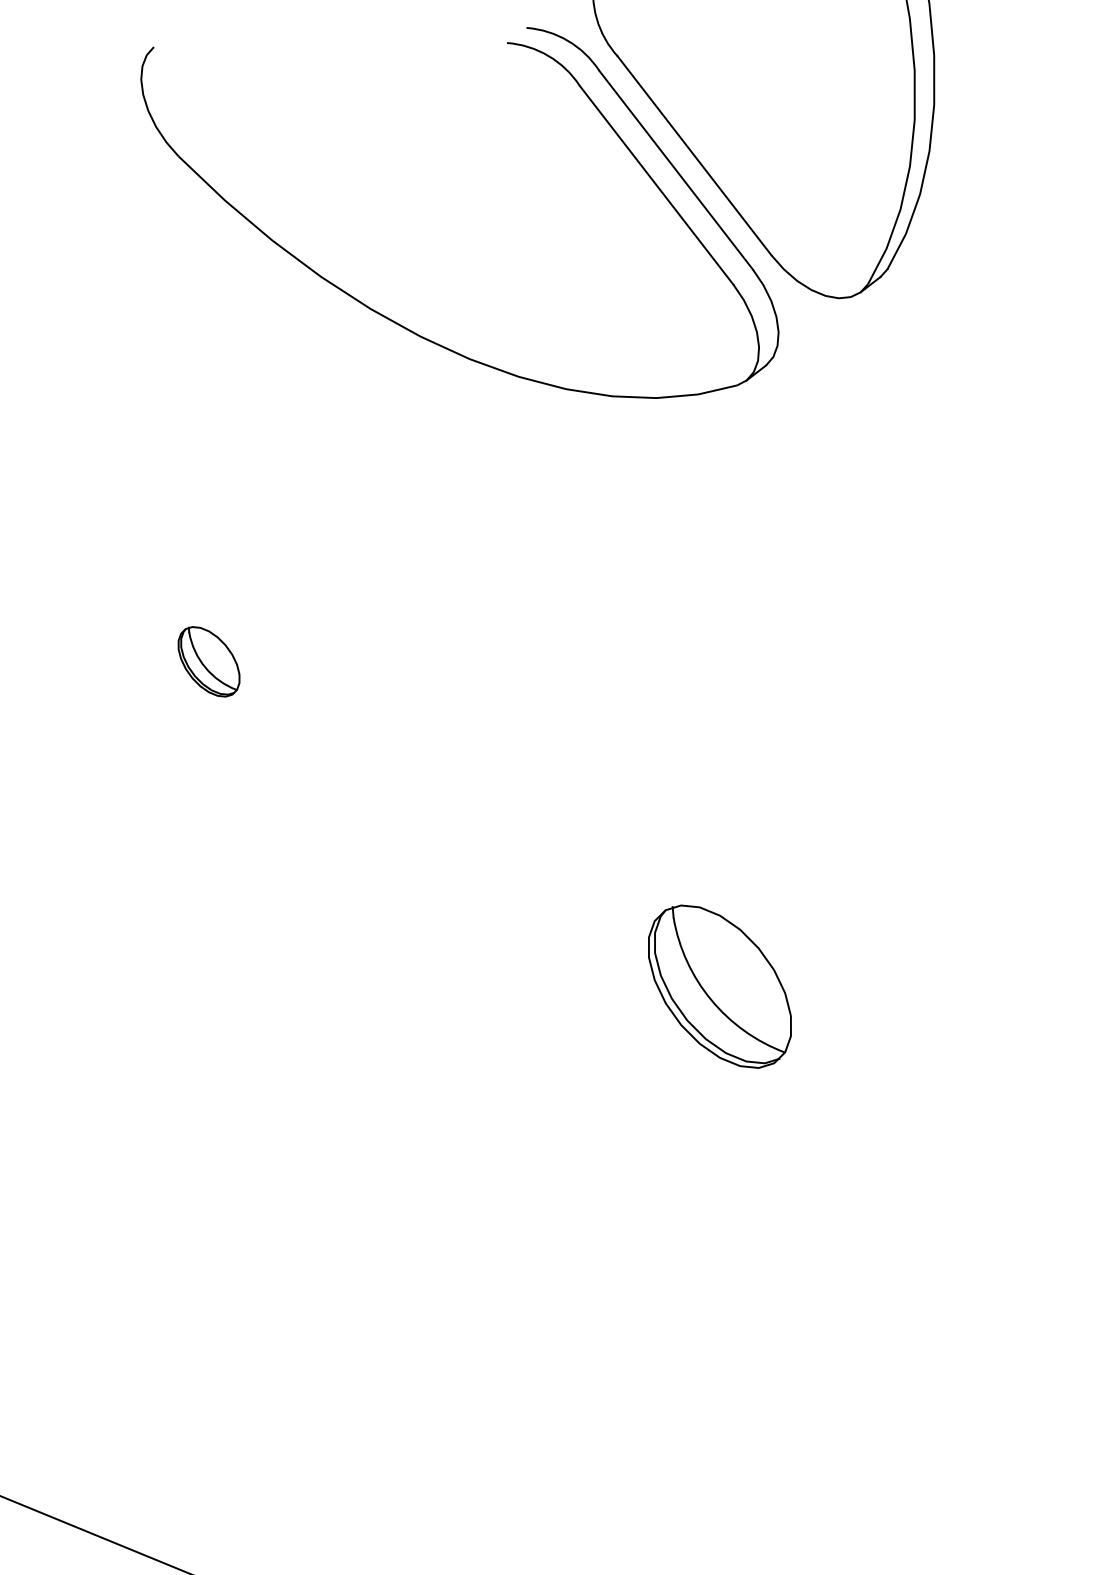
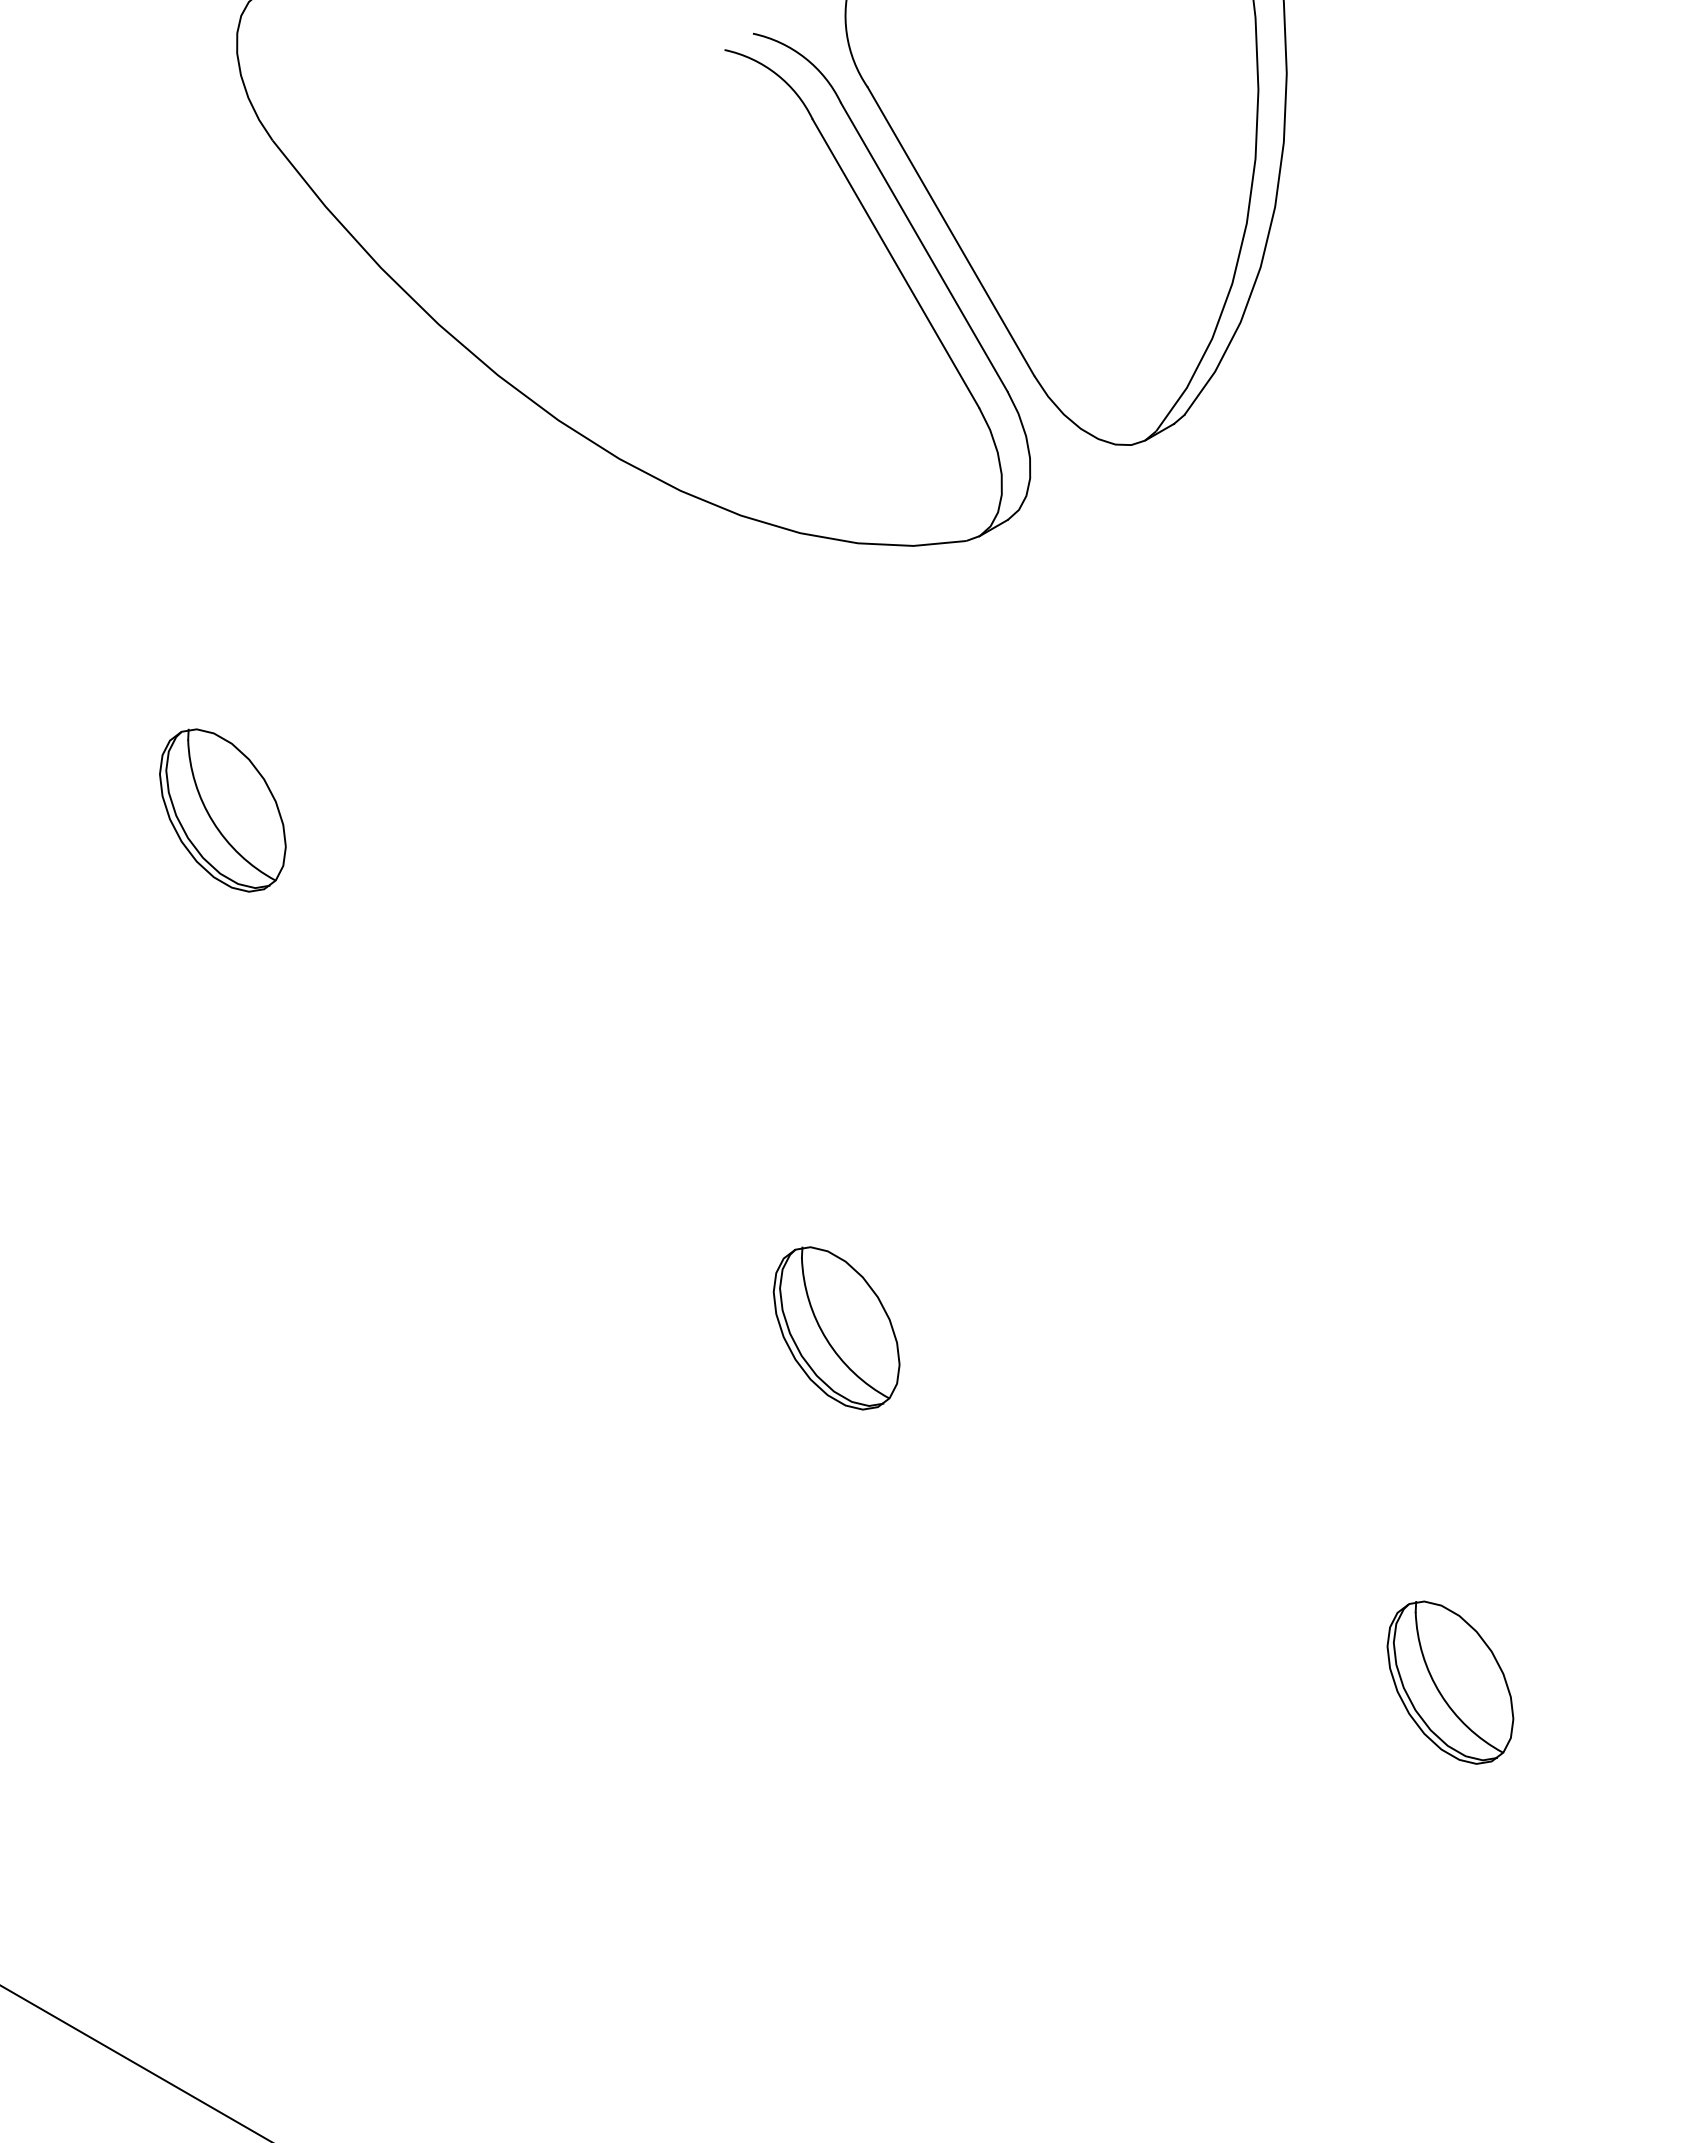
part: (208, 661) -> (222, 810), size x1.67
part: (719, 986) -> (836, 1328), size x0.71

